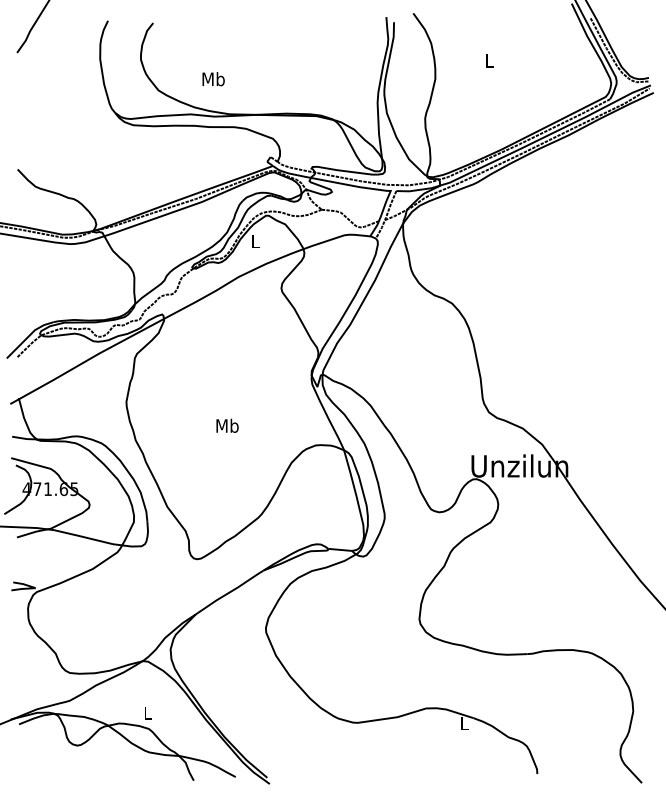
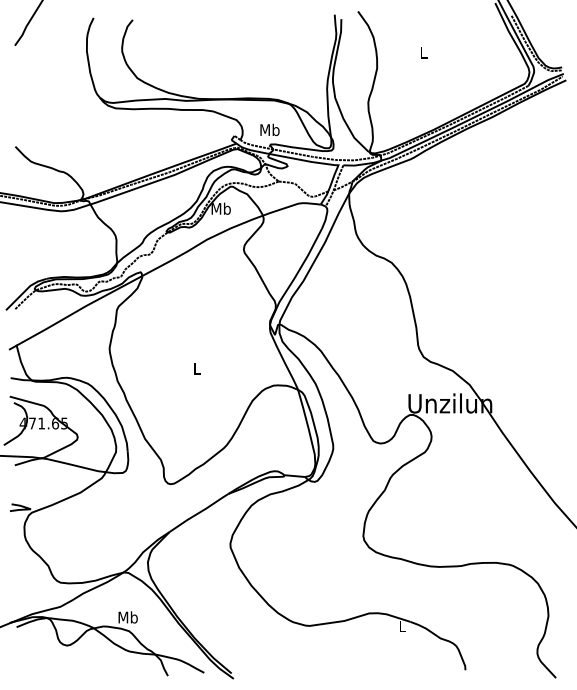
text: (213, 79) -> (269, 130), moved
text: (255, 241) -> (221, 209), L -> Mb
text: (227, 425) -> (197, 368), Mb -> L
text: (147, 713) -> (127, 617), L -> Mb

